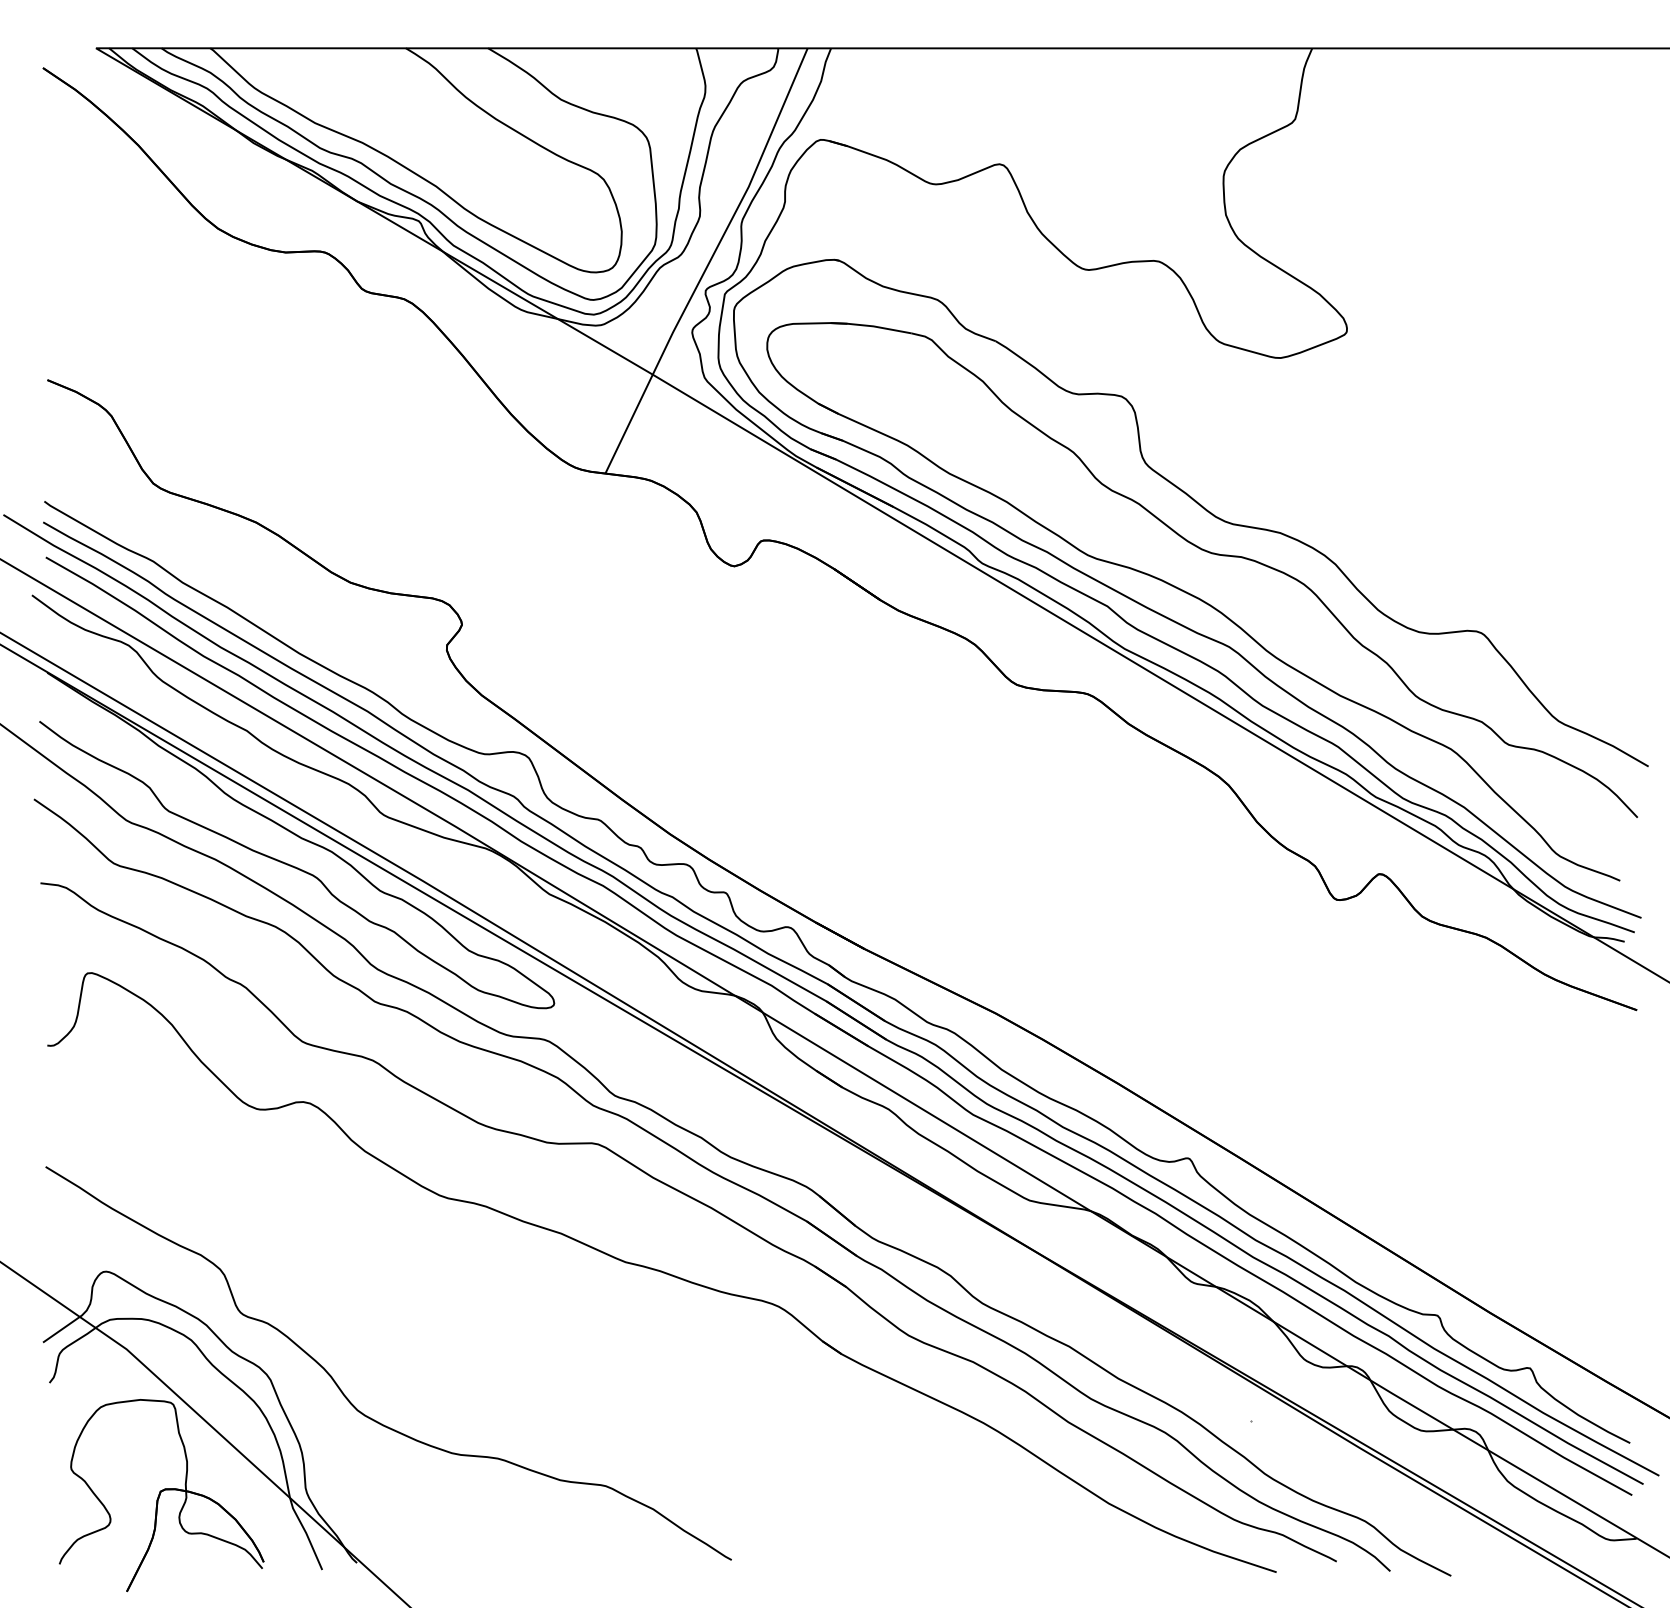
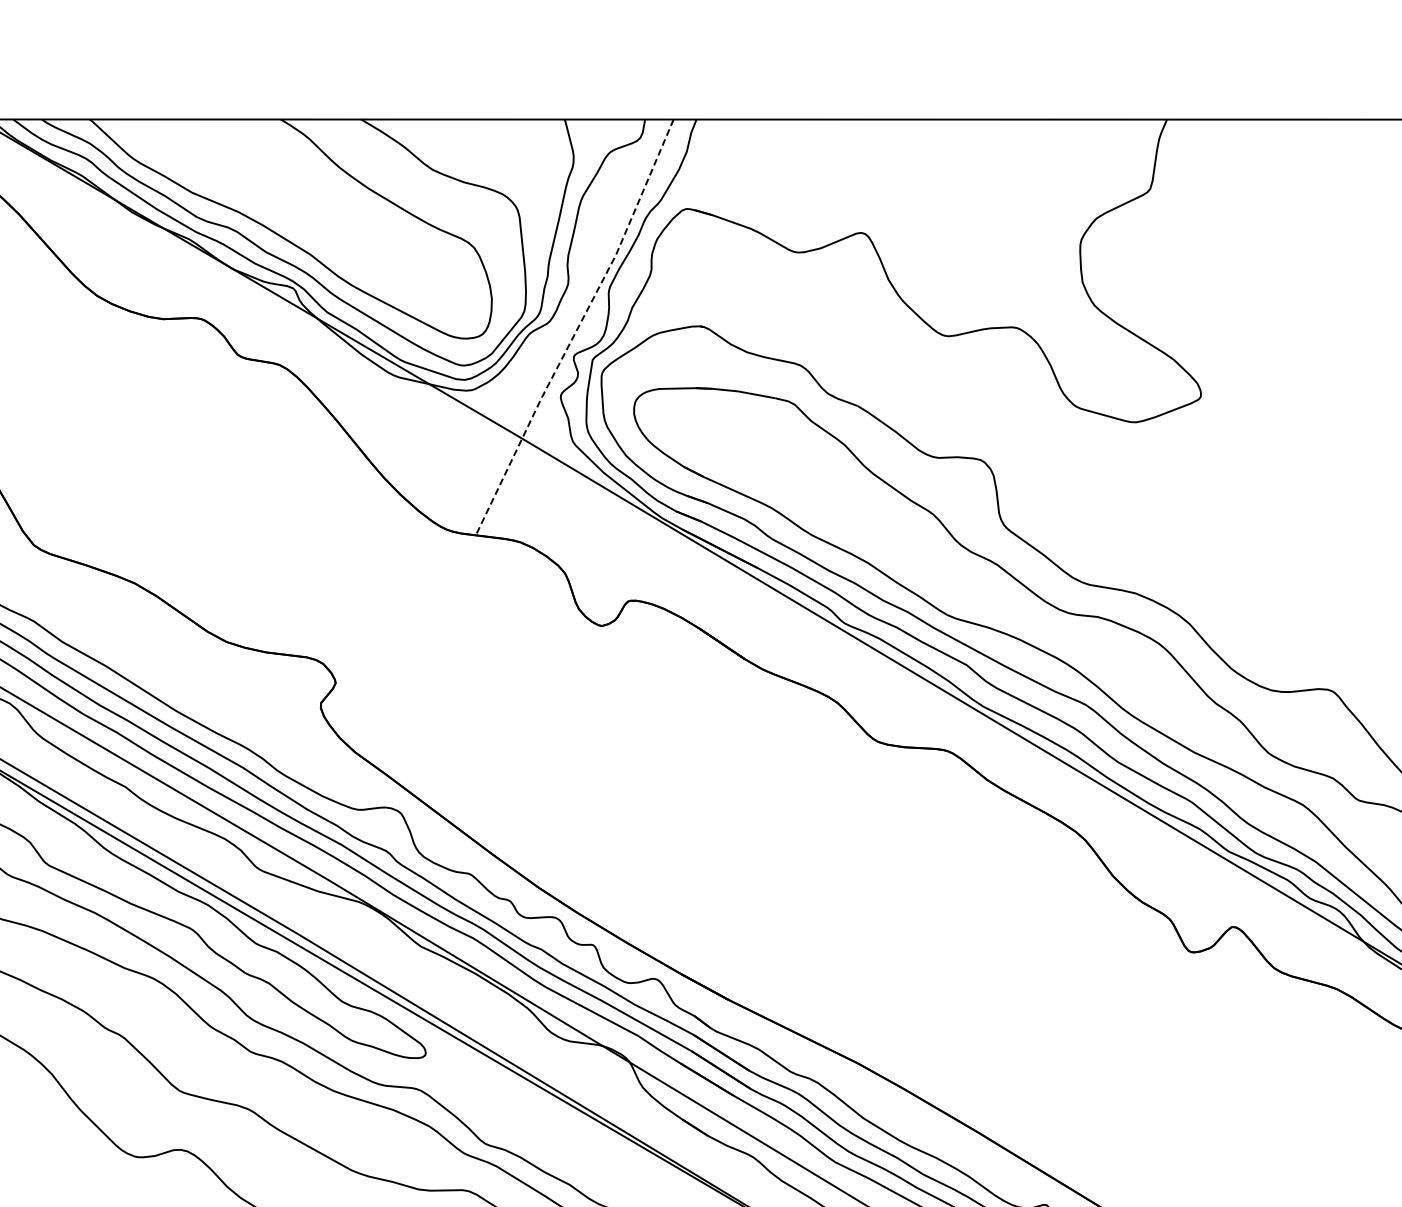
line: (709, 262) -> (577, 328), solid -> dashed

